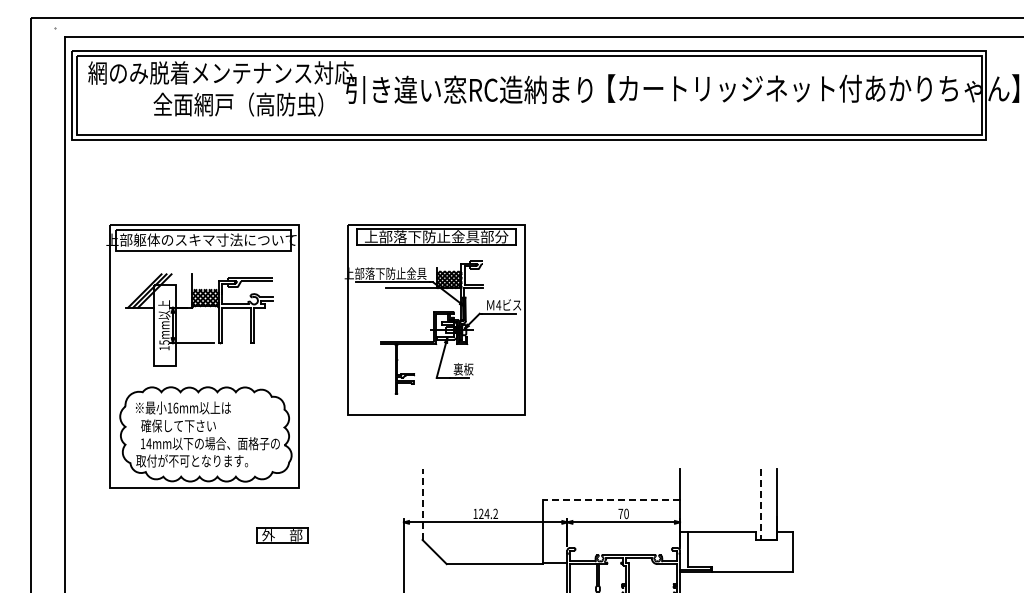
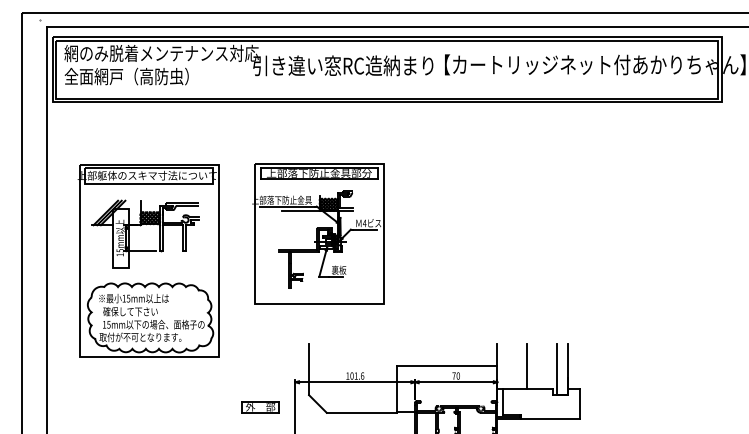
text: (238, 104) -> (126, 76), moved
text: (175, 407) -> (128, 298), 16mm -> 15mm
text: (148, 443) -> (108, 324), 14mm -> 15mm
line: (611, 499) -> (447, 365), dashed -> solid
line: (720, 500) -> (527, 366), added
line: (422, 504) -> (309, 369), dashed -> solid
line: (761, 505) -> (557, 369), dashed -> solid
text: (488, 513) -> (357, 375), 124.2 -> 101.6
part: (282, 535) -> (260, 407), moved

